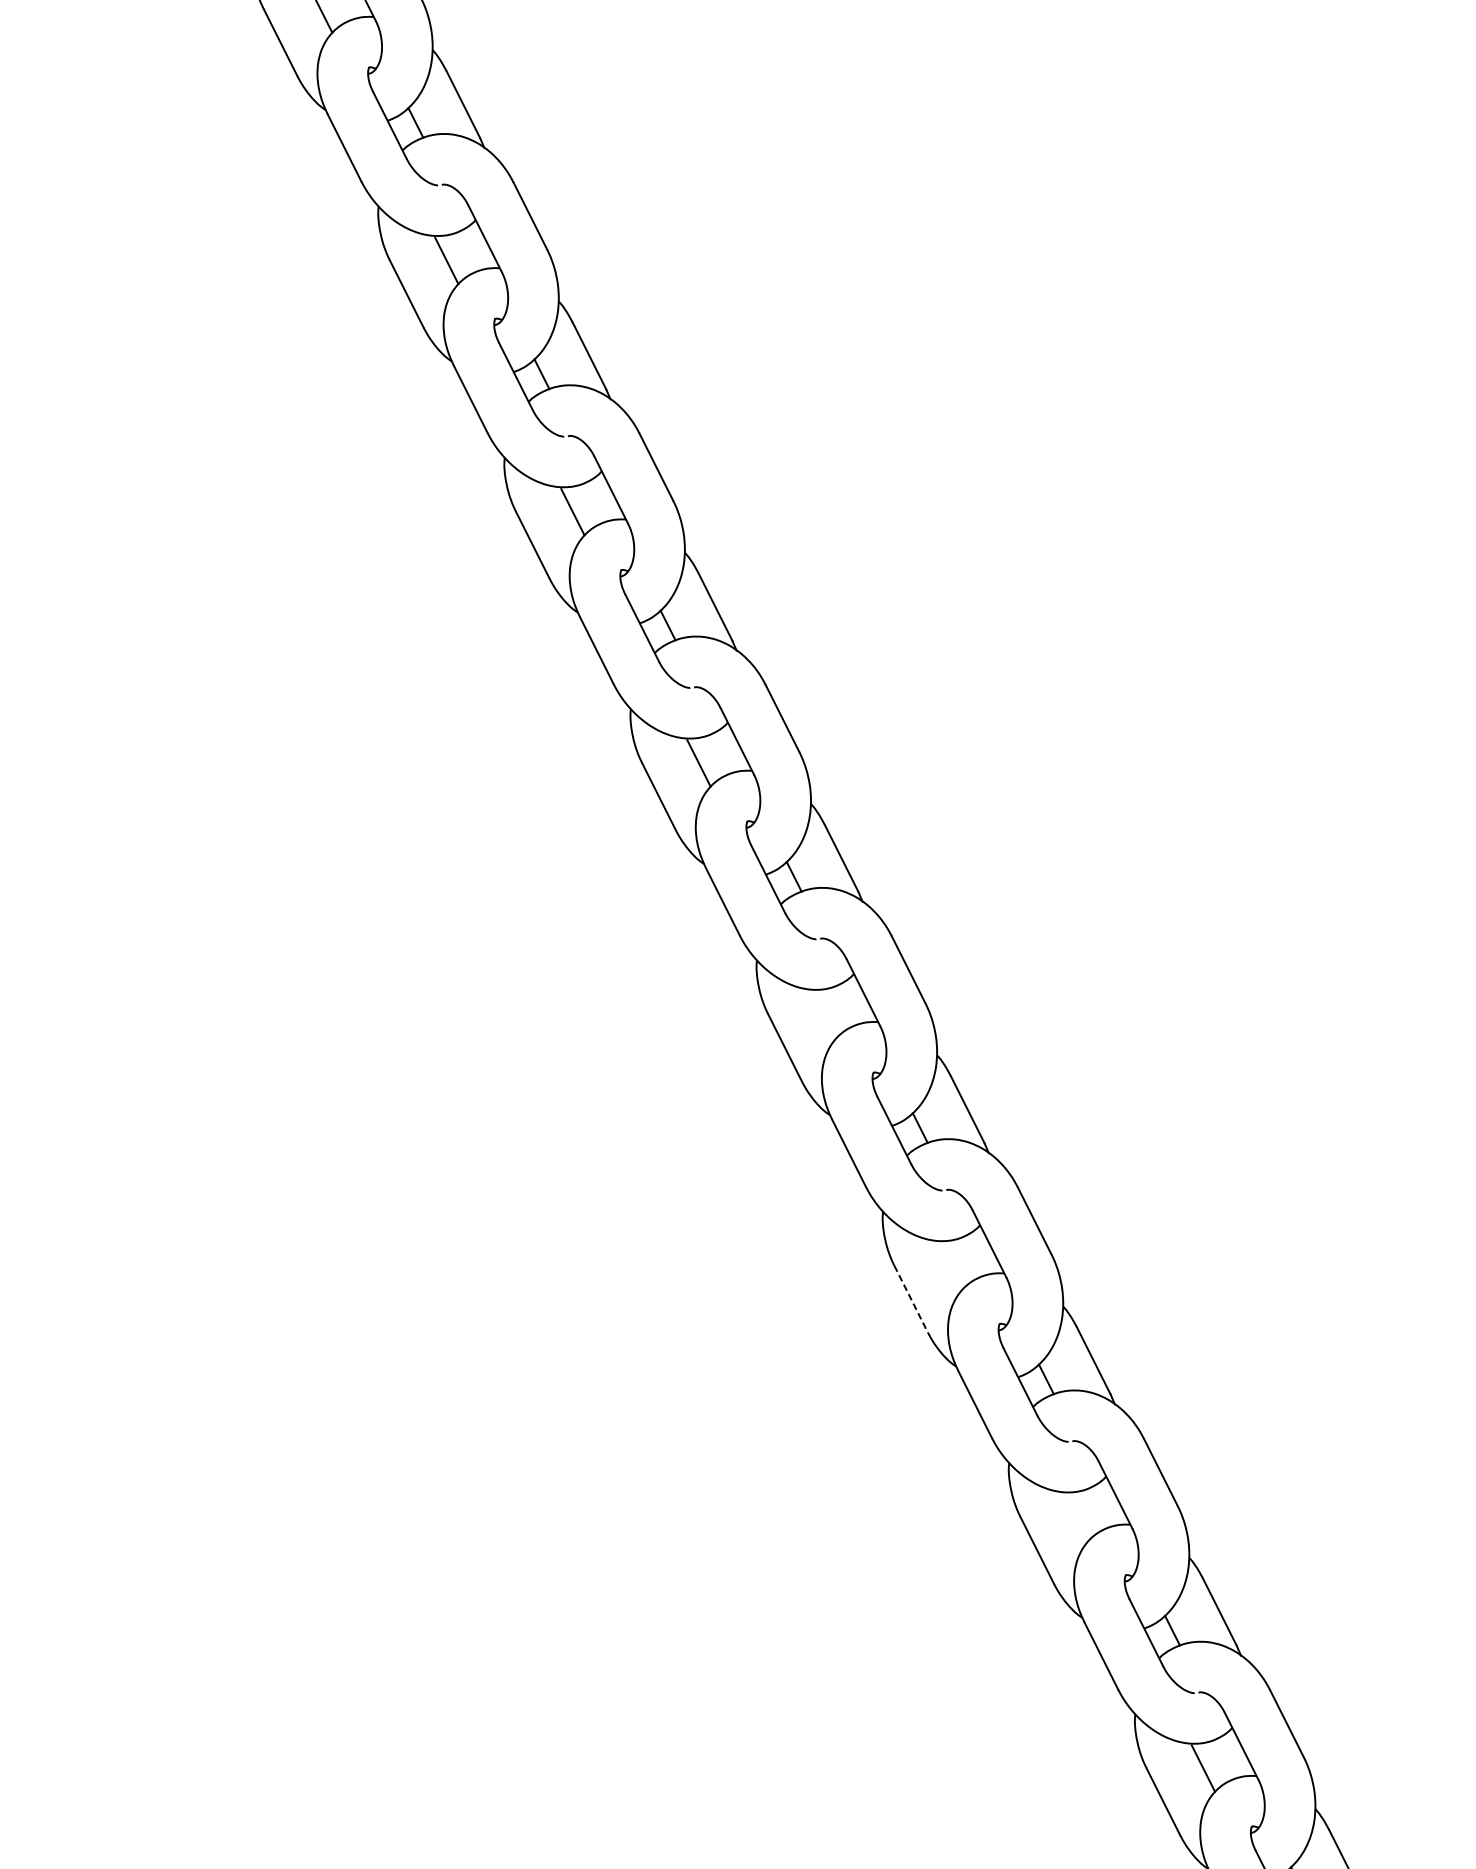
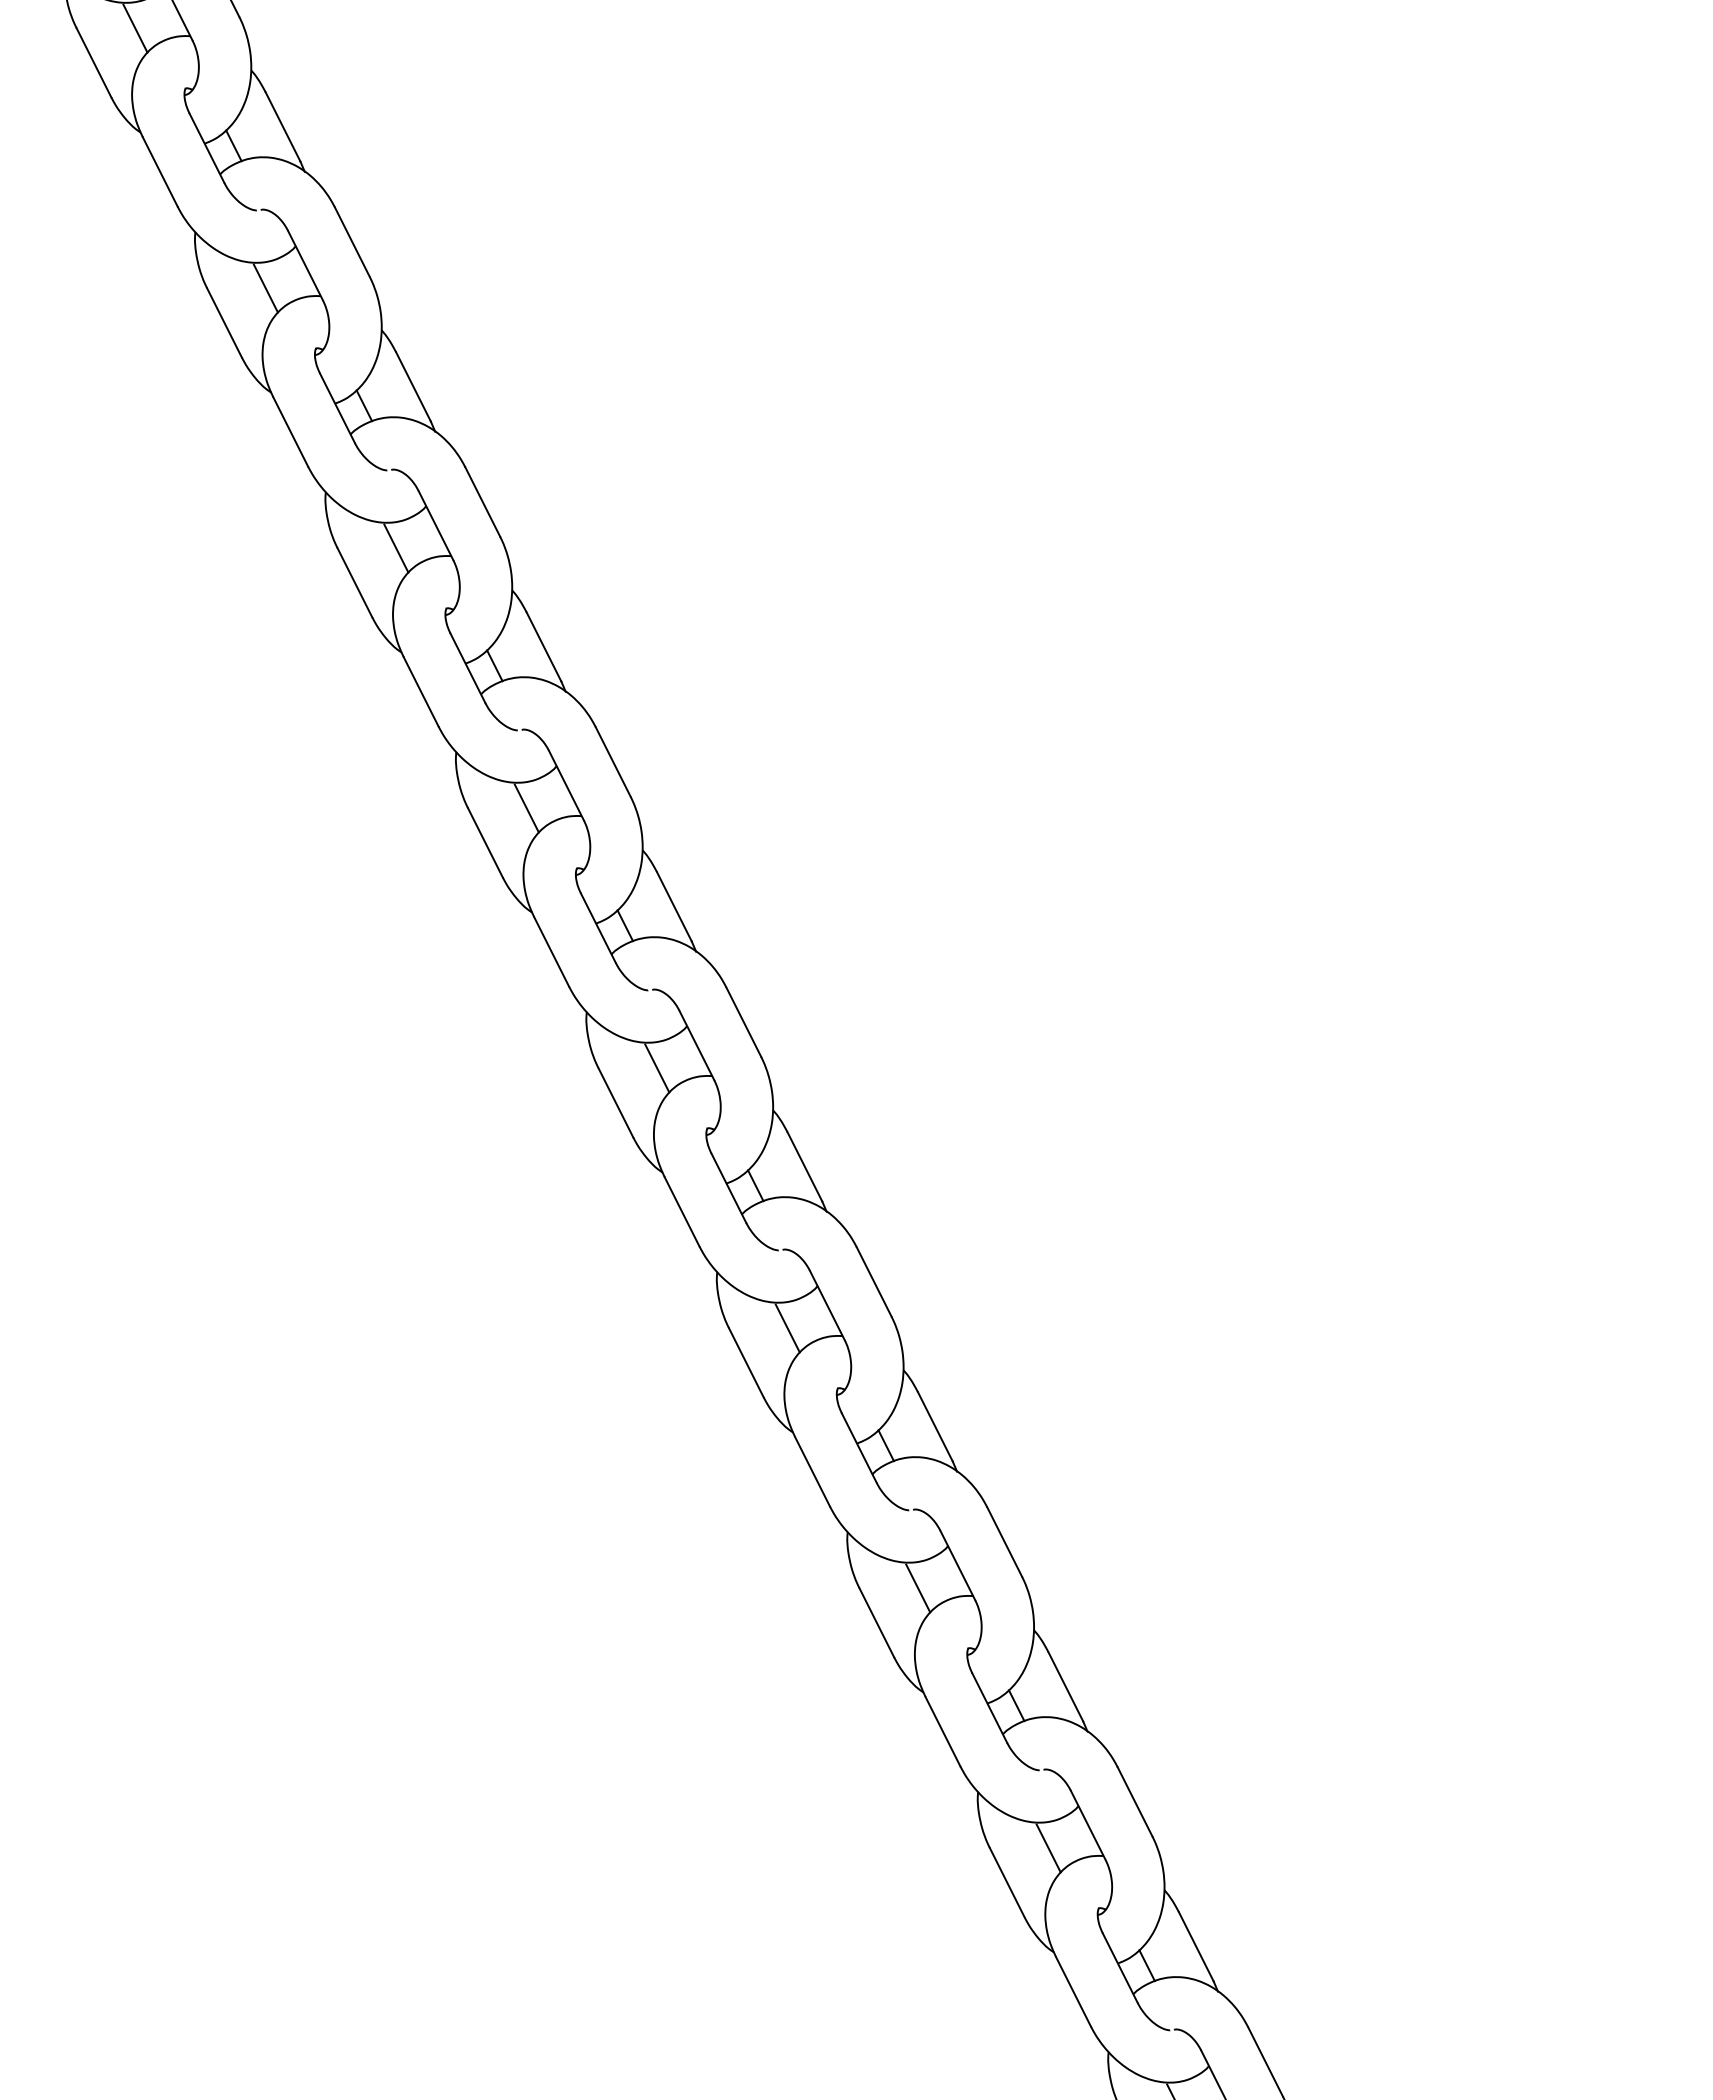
line: (824, 1014) -> (787, 1328), added
line: (951, 1266) -> (918, 1588), added
line: (910, 1298) -> (876, 1622), dashed -> solid
line: (1077, 1517) -> (1048, 1848), added

